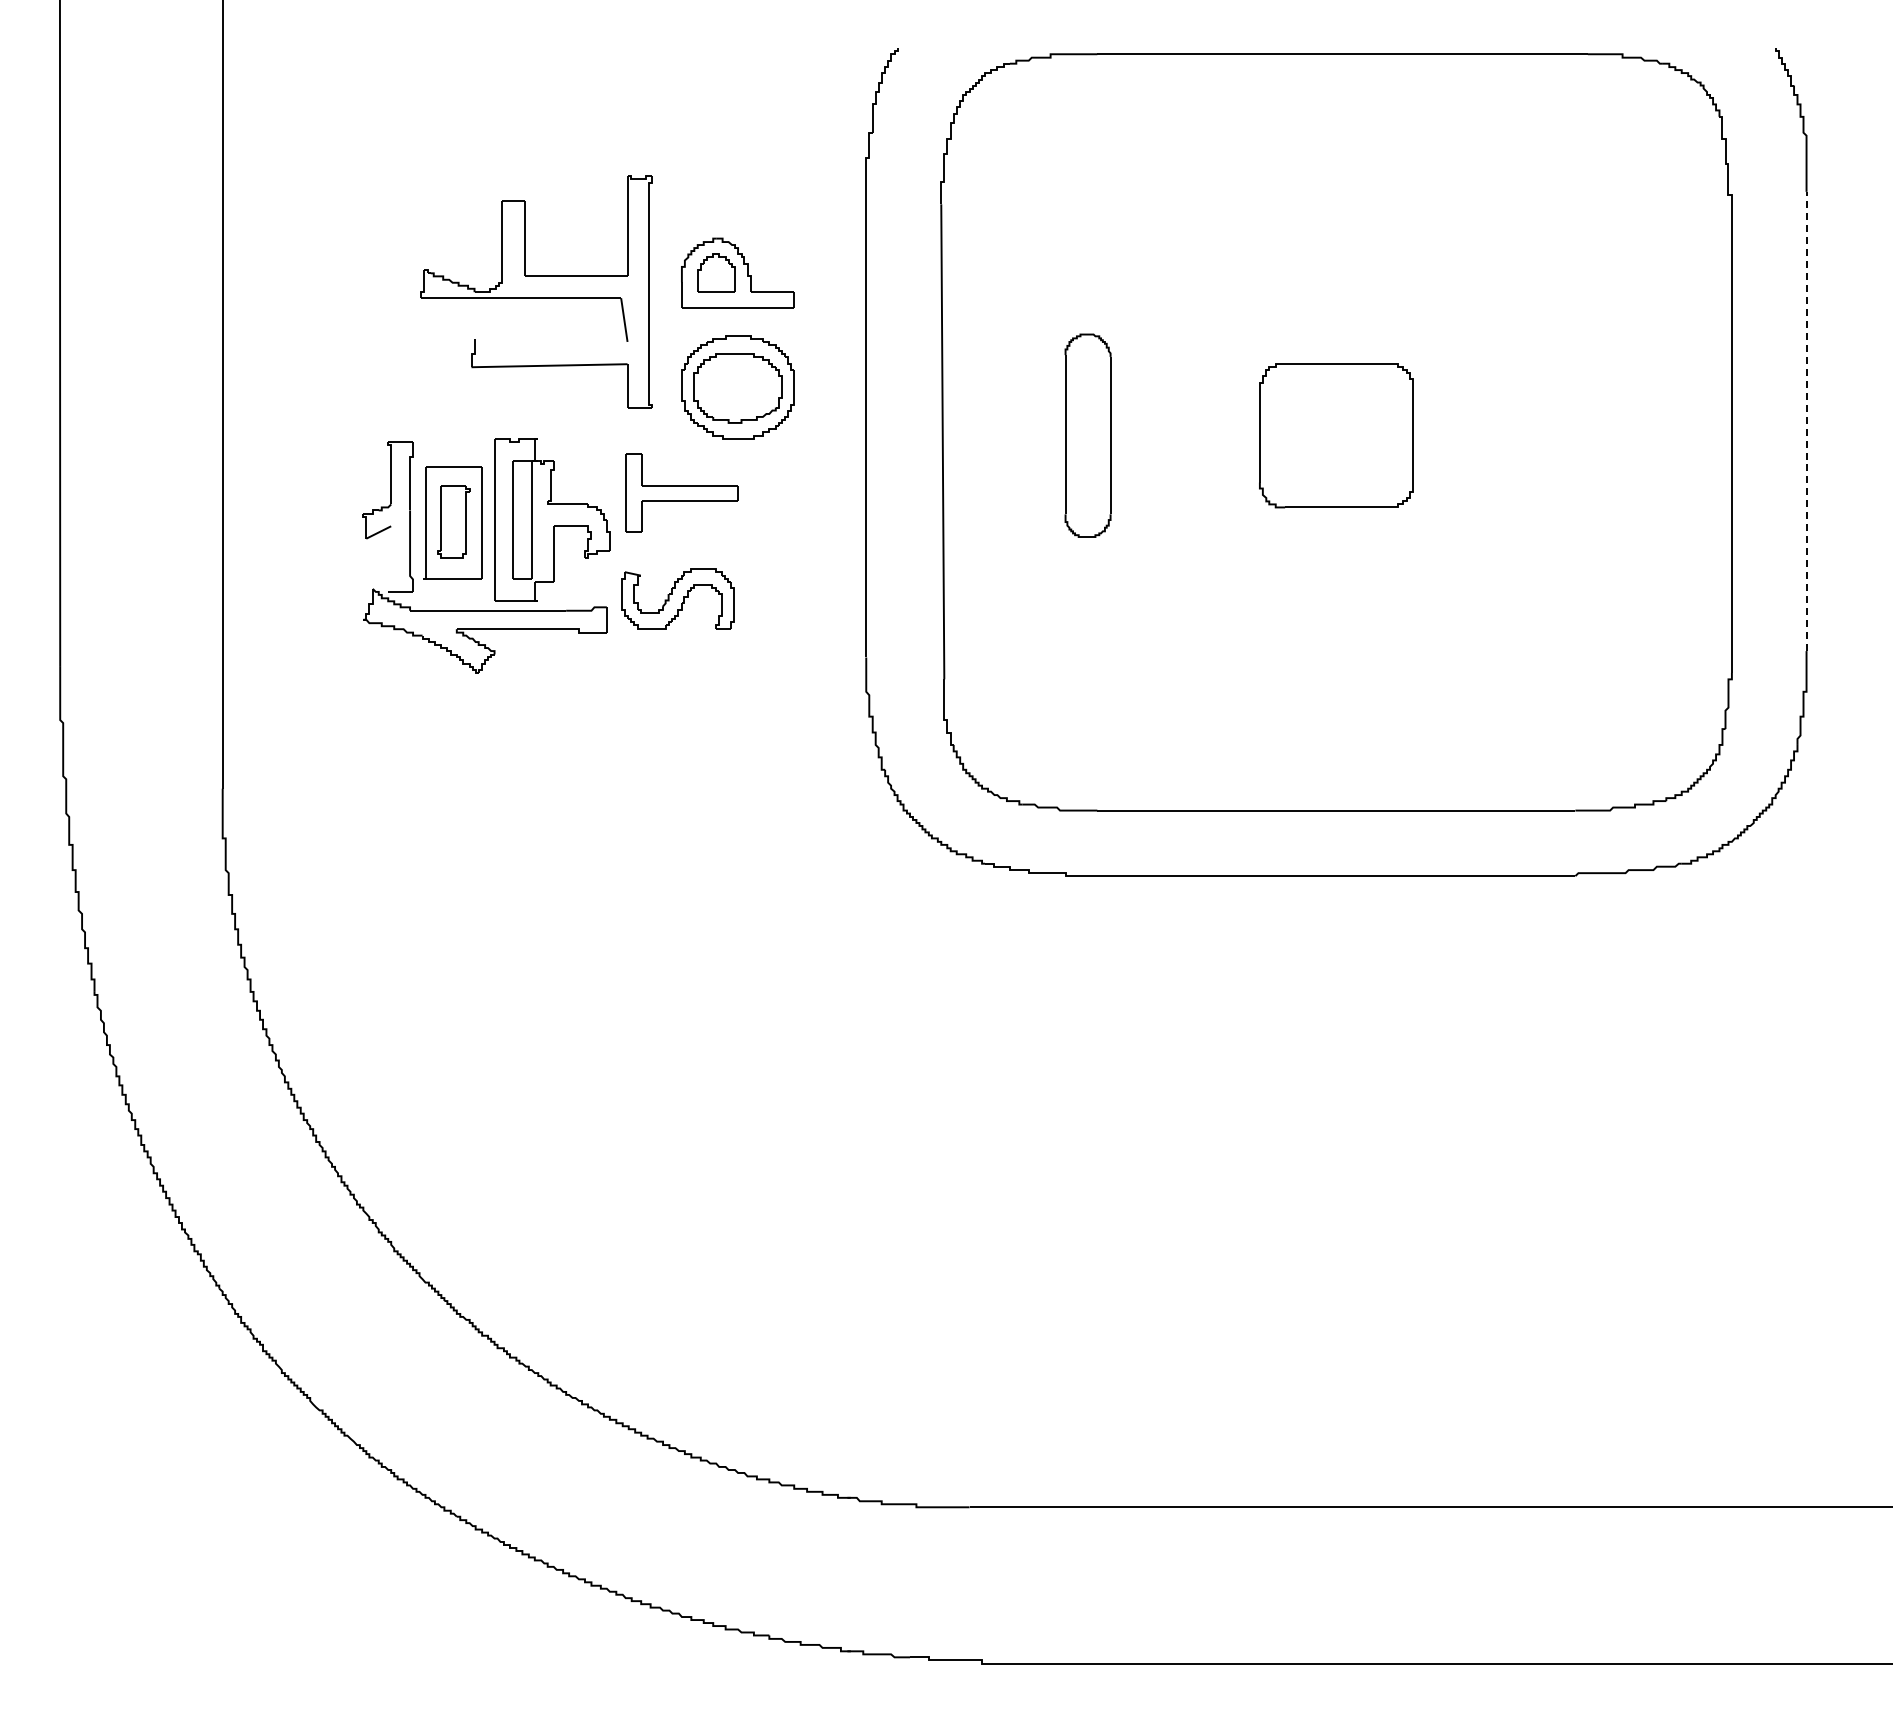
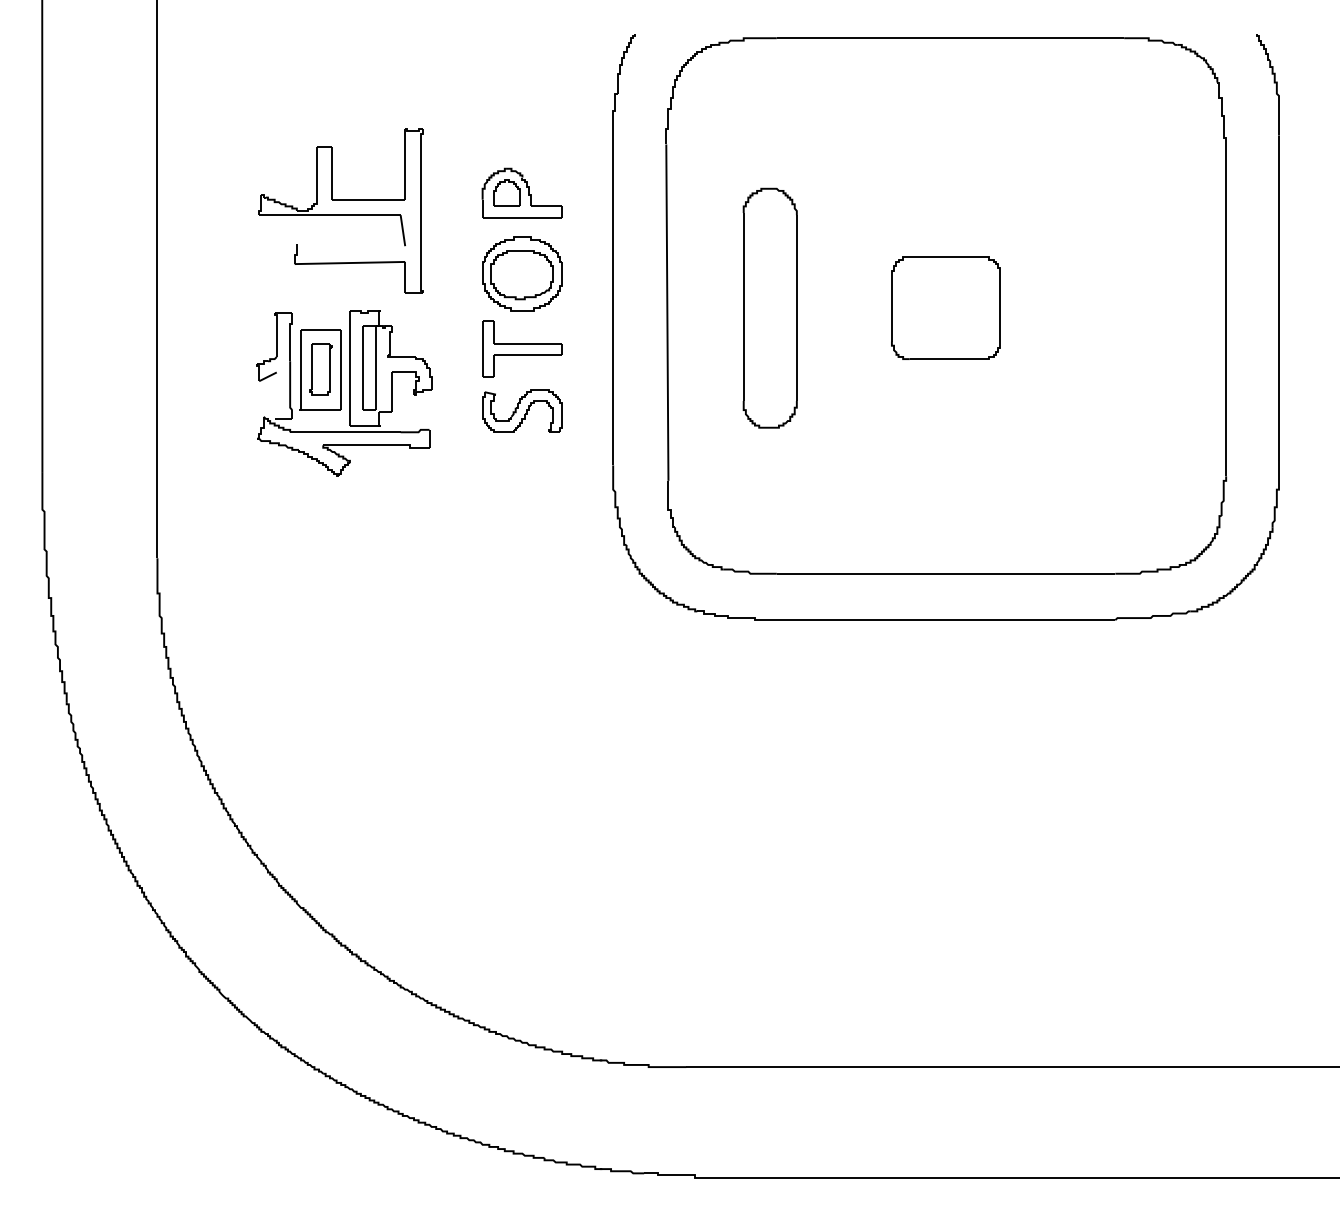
part: (536, 291) -> (340, 210), moved
line: (1806, 421) -> (1278, 298), dashed -> solid
part: (1087, 435) -> (769, 308), size x1.67
part: (681, 492) -> (522, 348), moved
part: (677, 598) -> (522, 410), moved

